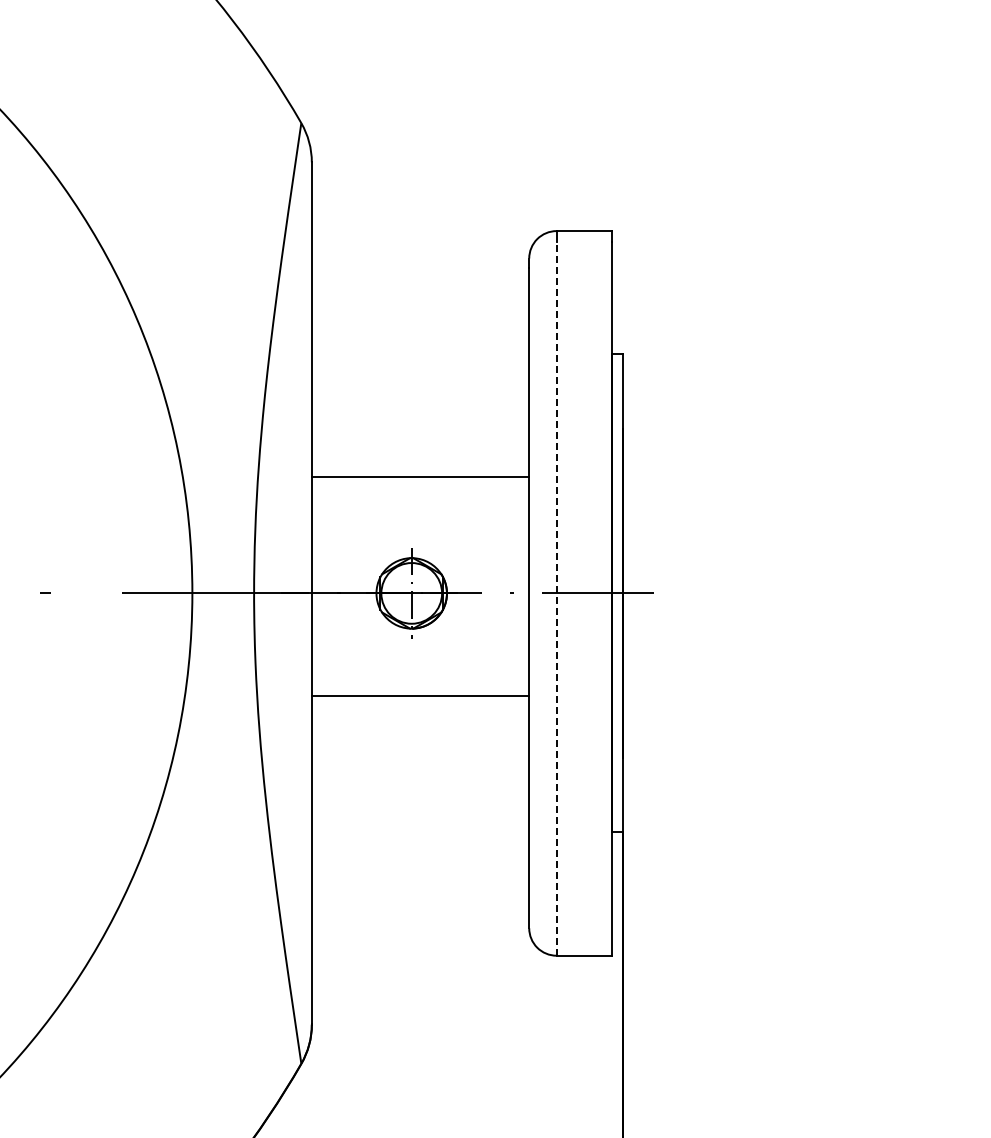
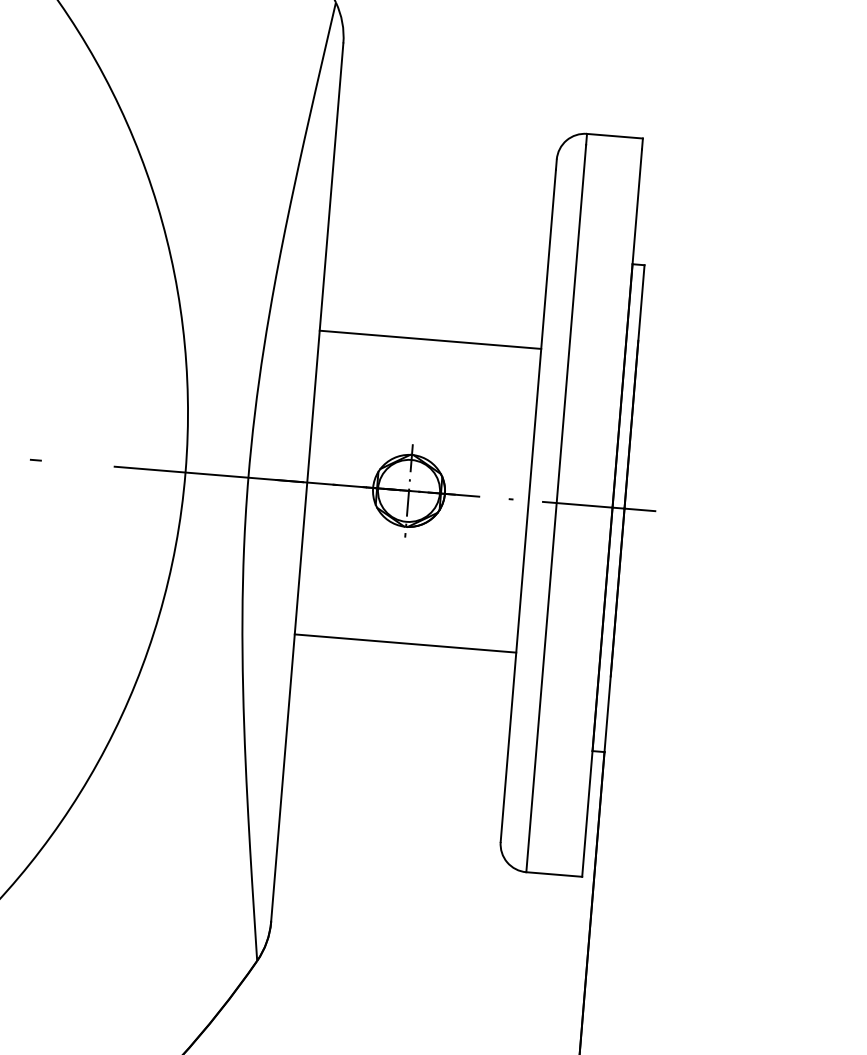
line: (420, 477) -> (430, 339), moved
line: (556, 598) -> (556, 508), dashed -> solid
line: (420, 696) -> (405, 643), moved

